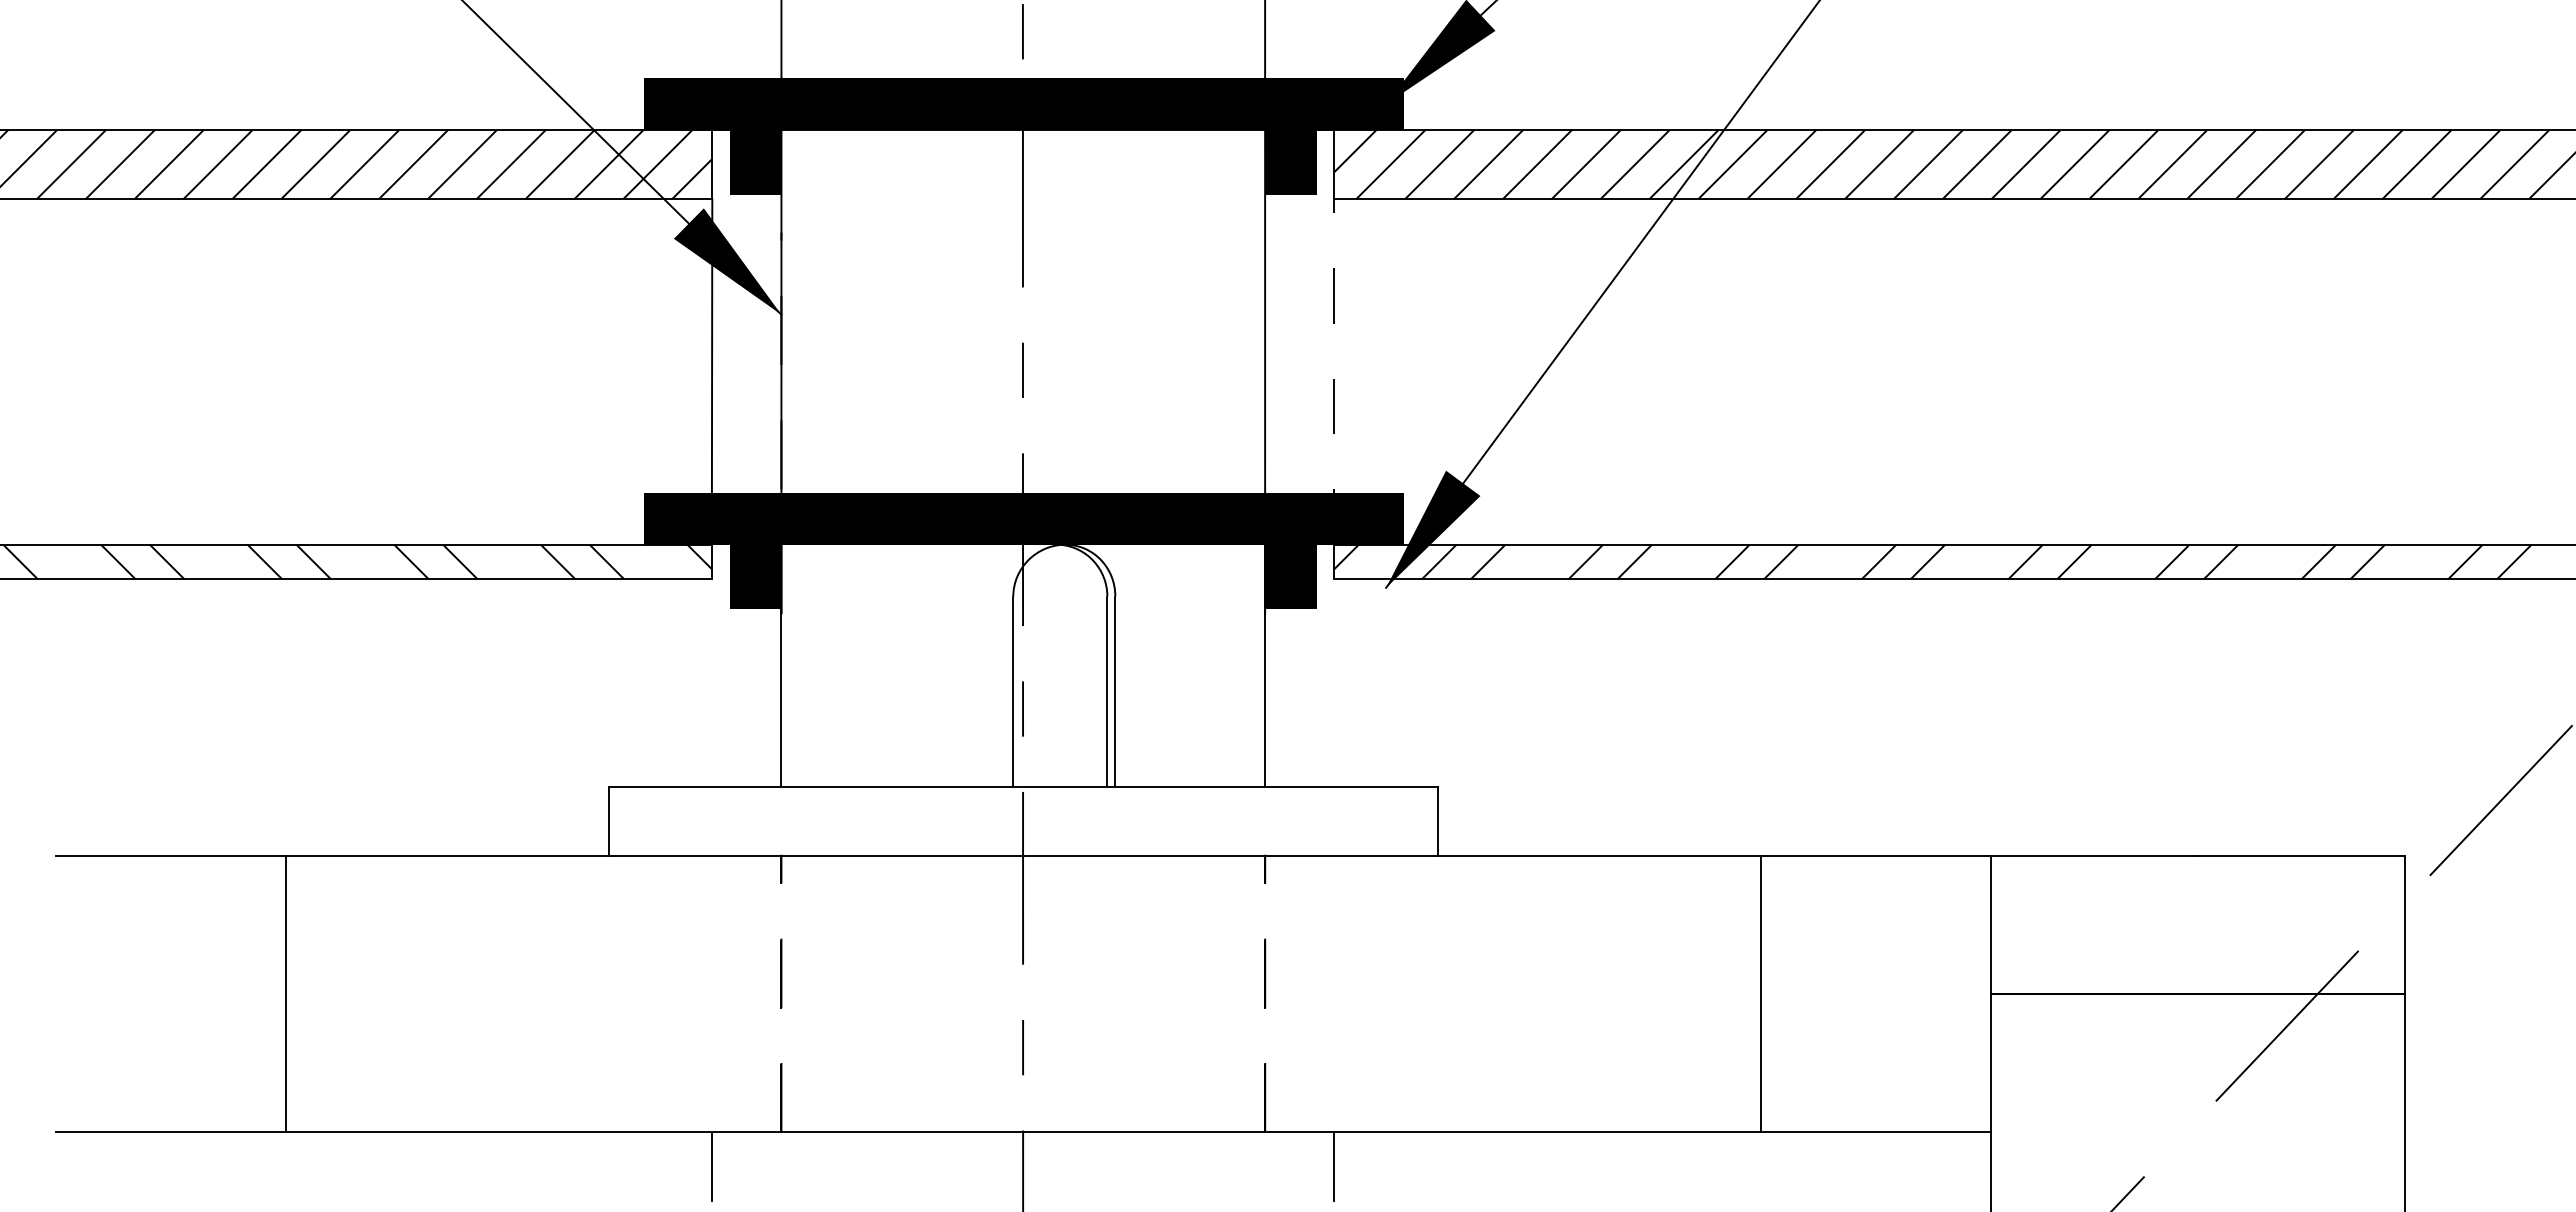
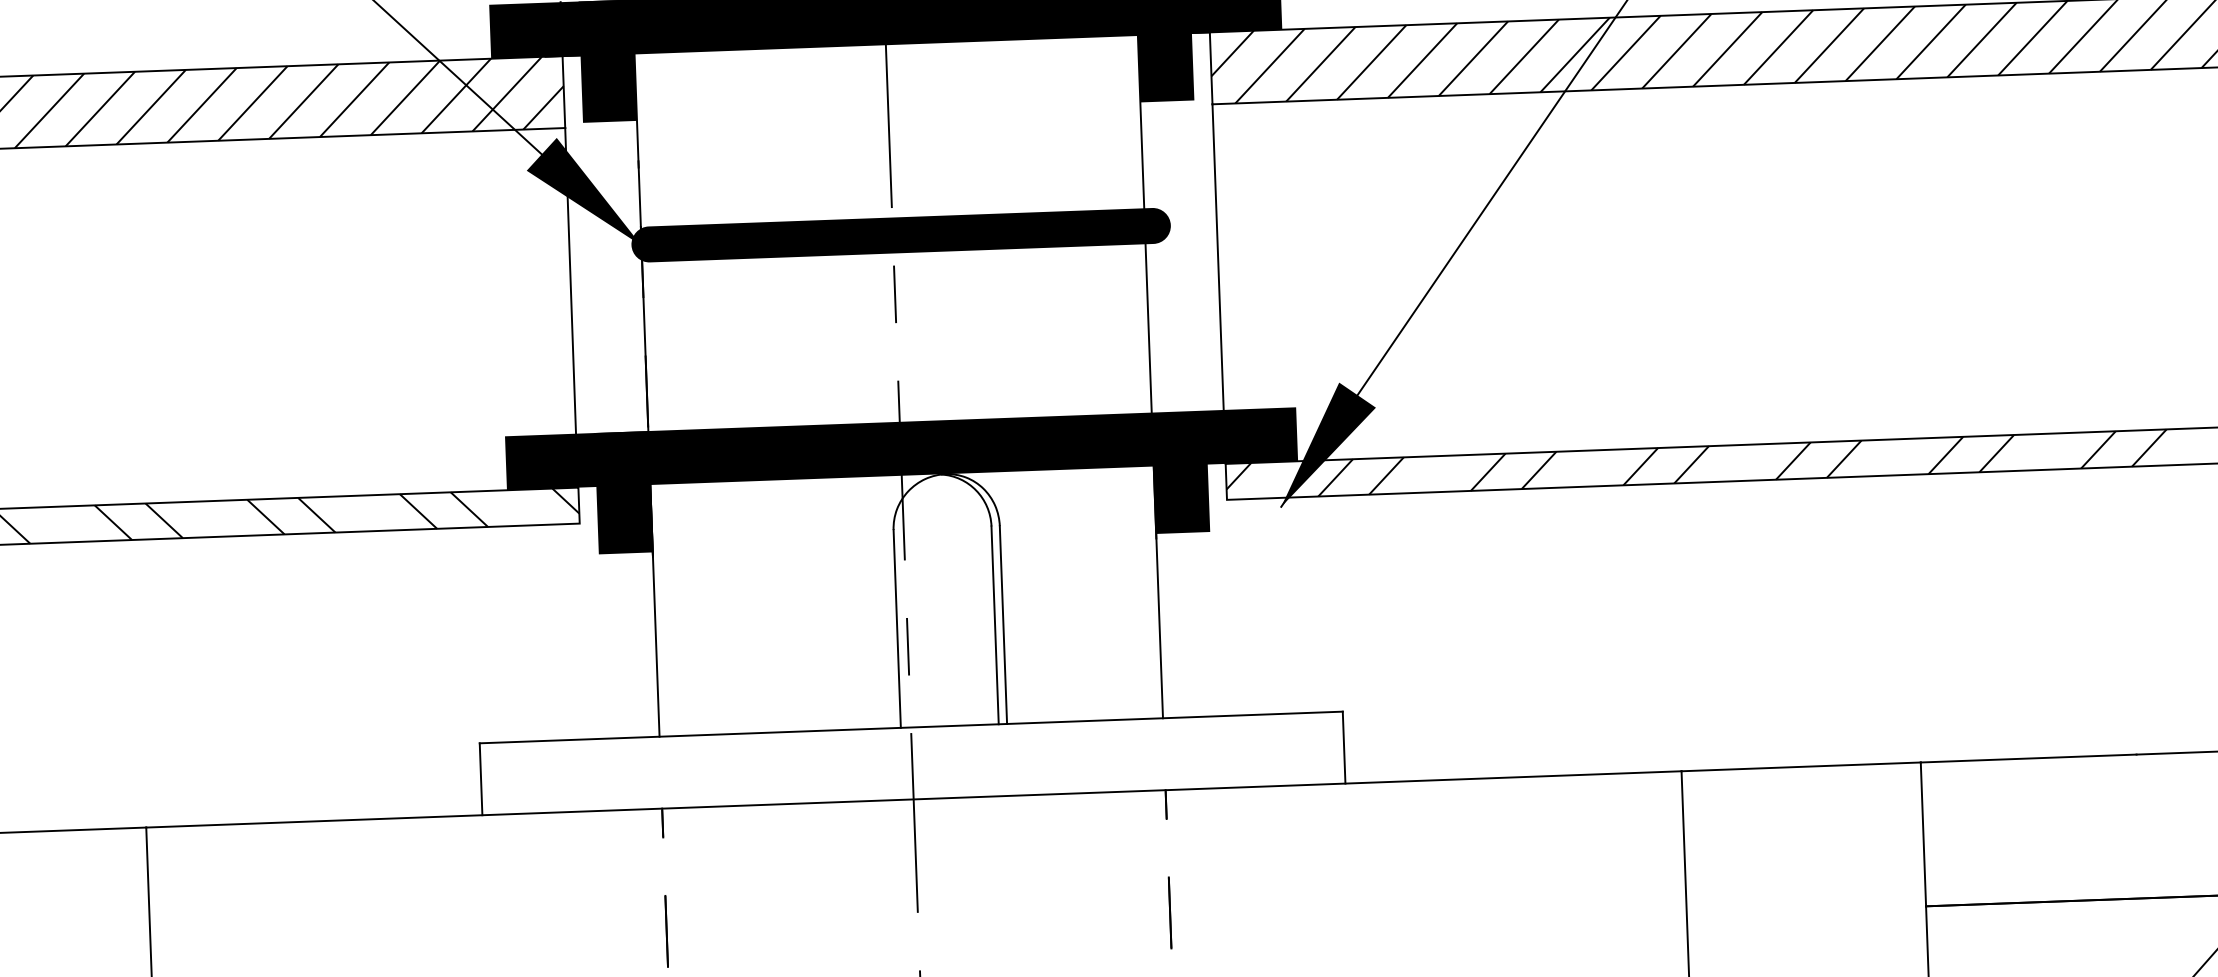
fill: (1030, 313) -> (900, 234), added
line: (1334, 371) -> (1219, 283), dashed -> solid

